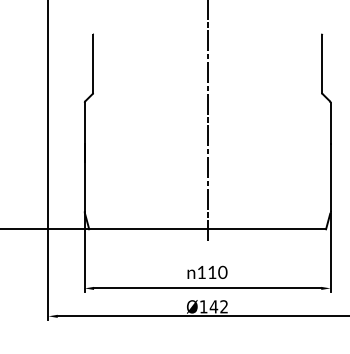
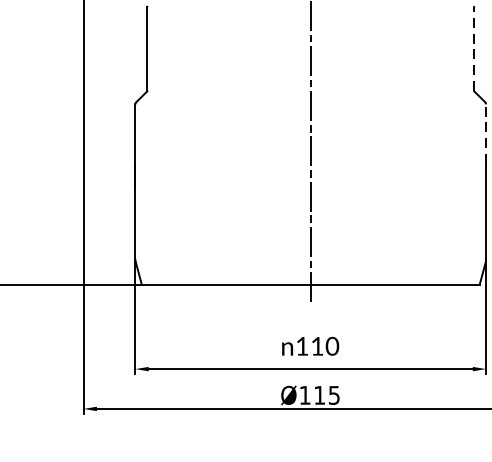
line: (322, 63) -> (474, 48), solid -> dashed
line: (330, 123) -> (485, 133), solid -> dashed
text: (218, 306) -> (326, 394), Ø142 -> Ø115

